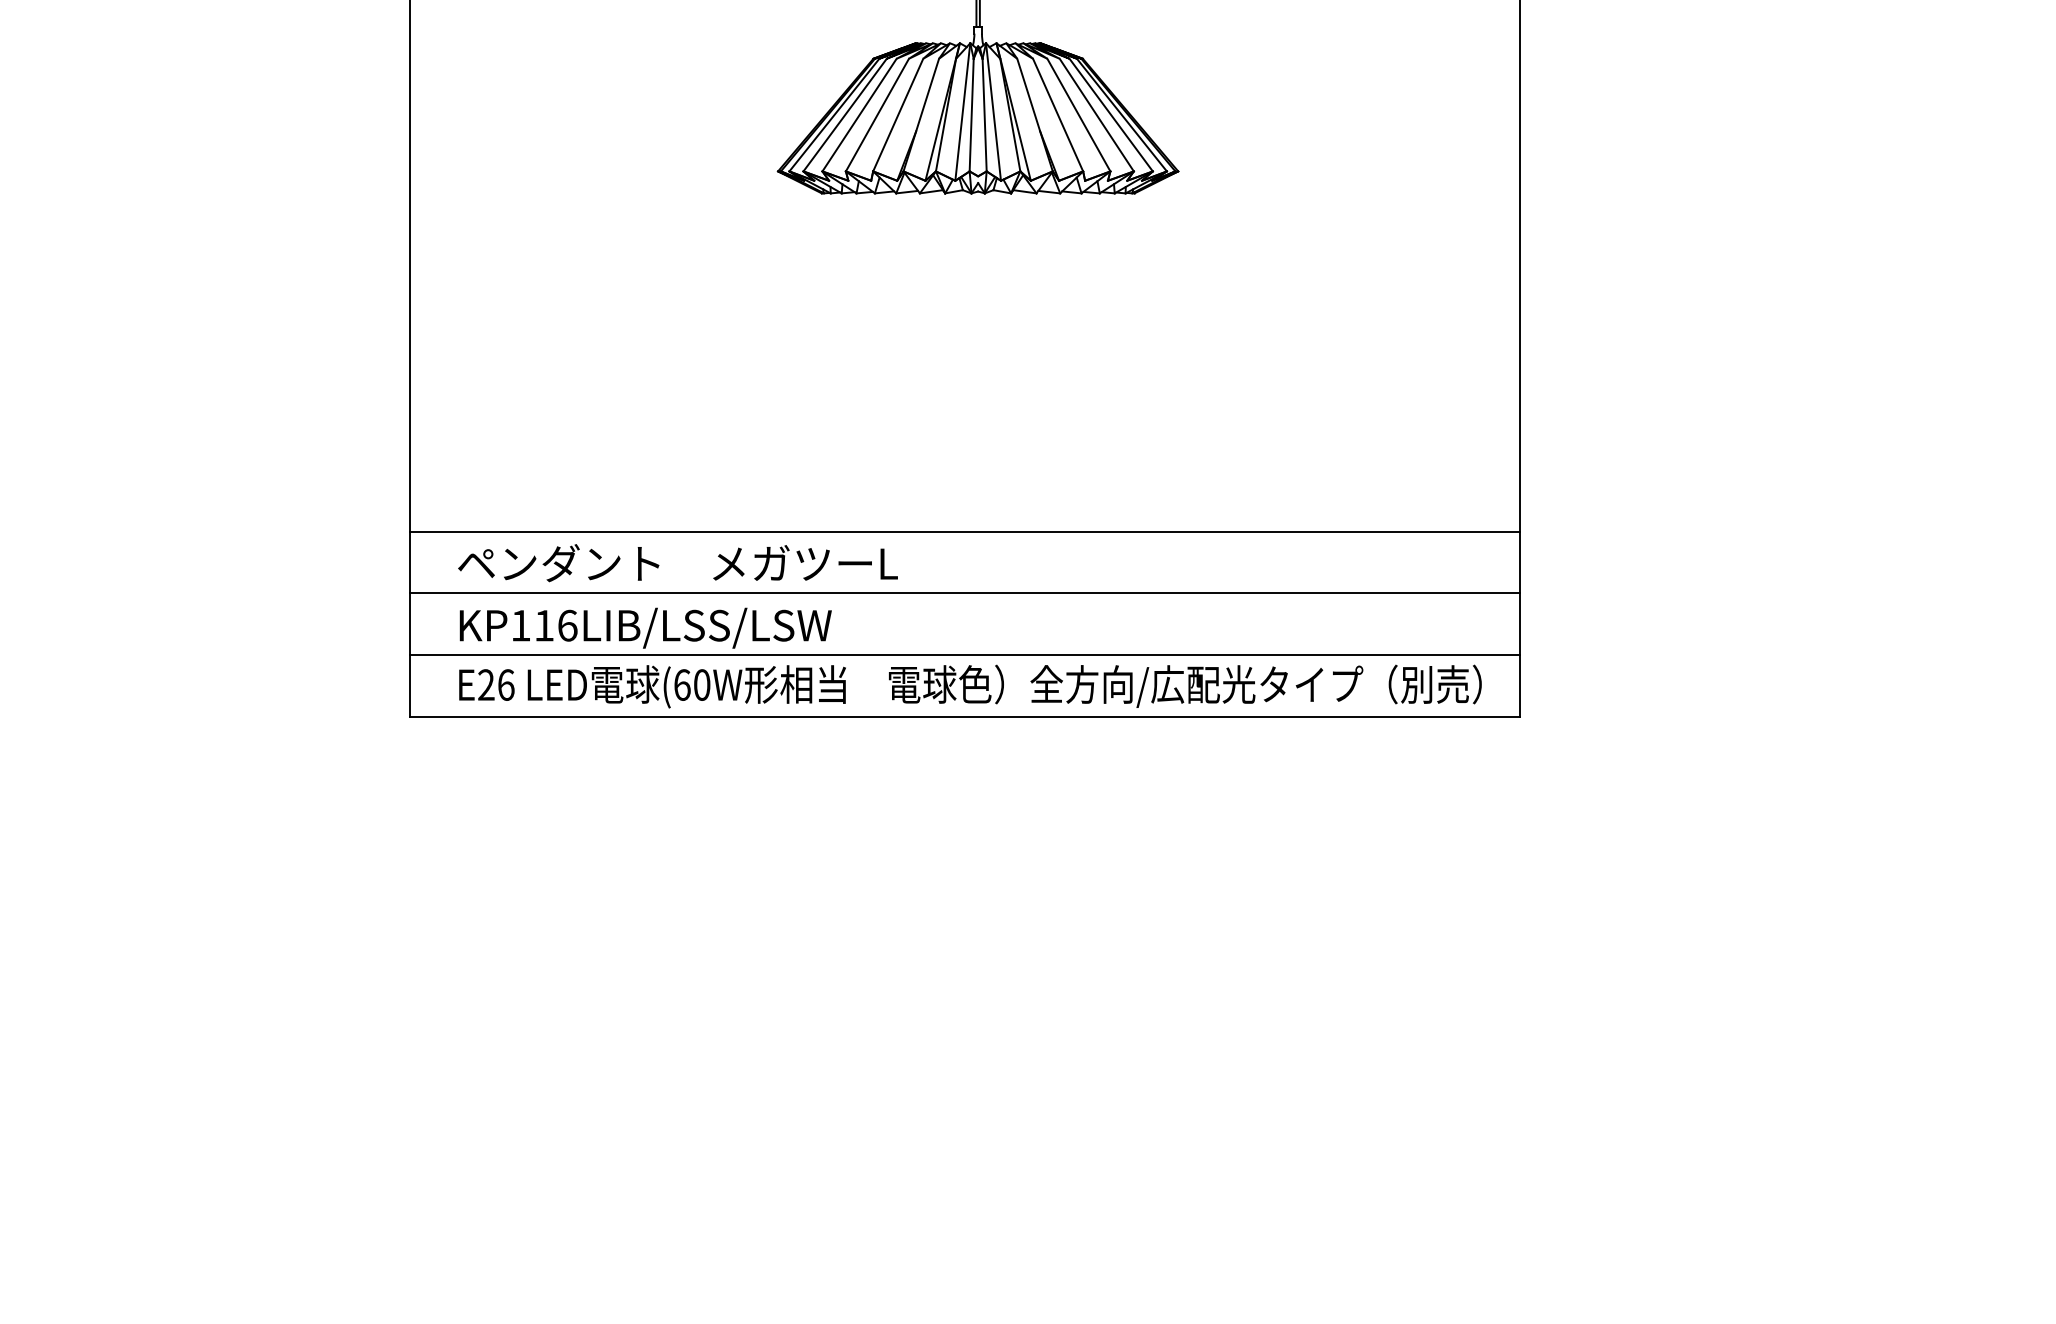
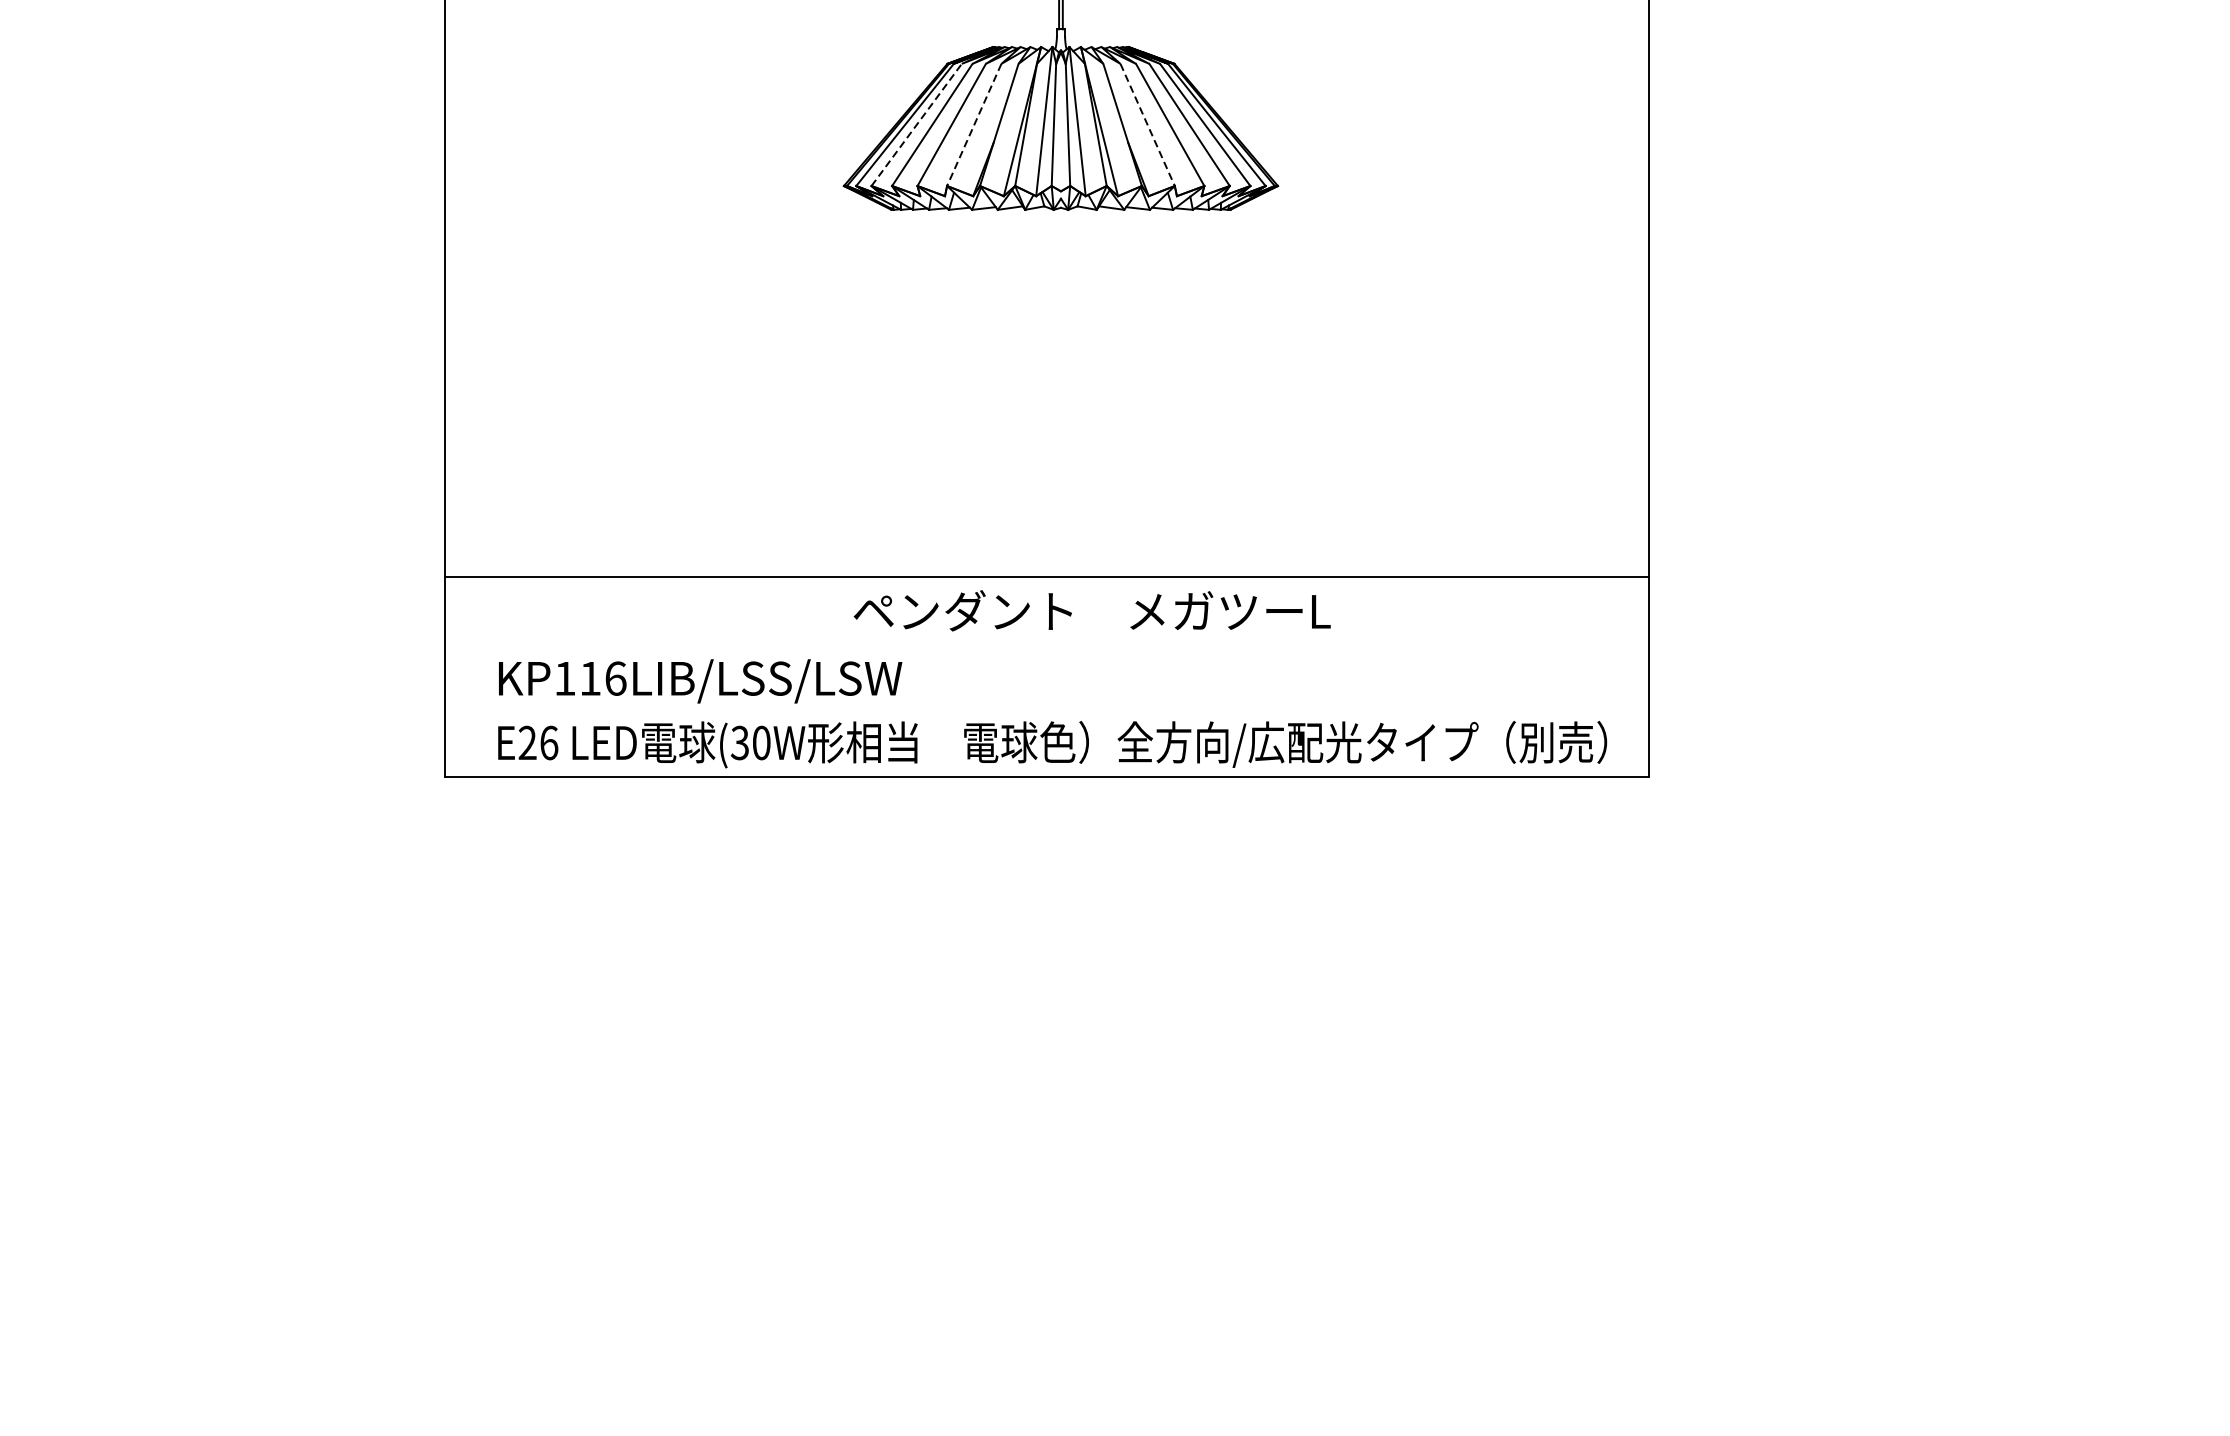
line: (845, 114) -> (917, 124), solid -> dashed
line: (898, 115) -> (974, 125), solid -> dashed
line: (1058, 115) -> (1148, 125), solid -> dashed
text: (677, 563) -> (1091, 611), moved
line: (964, 593) -> (1046, 643), removed
line: (964, 654) -> (1046, 709), removed
text: (681, 684) -> (739, 742), (60W -> (30W

